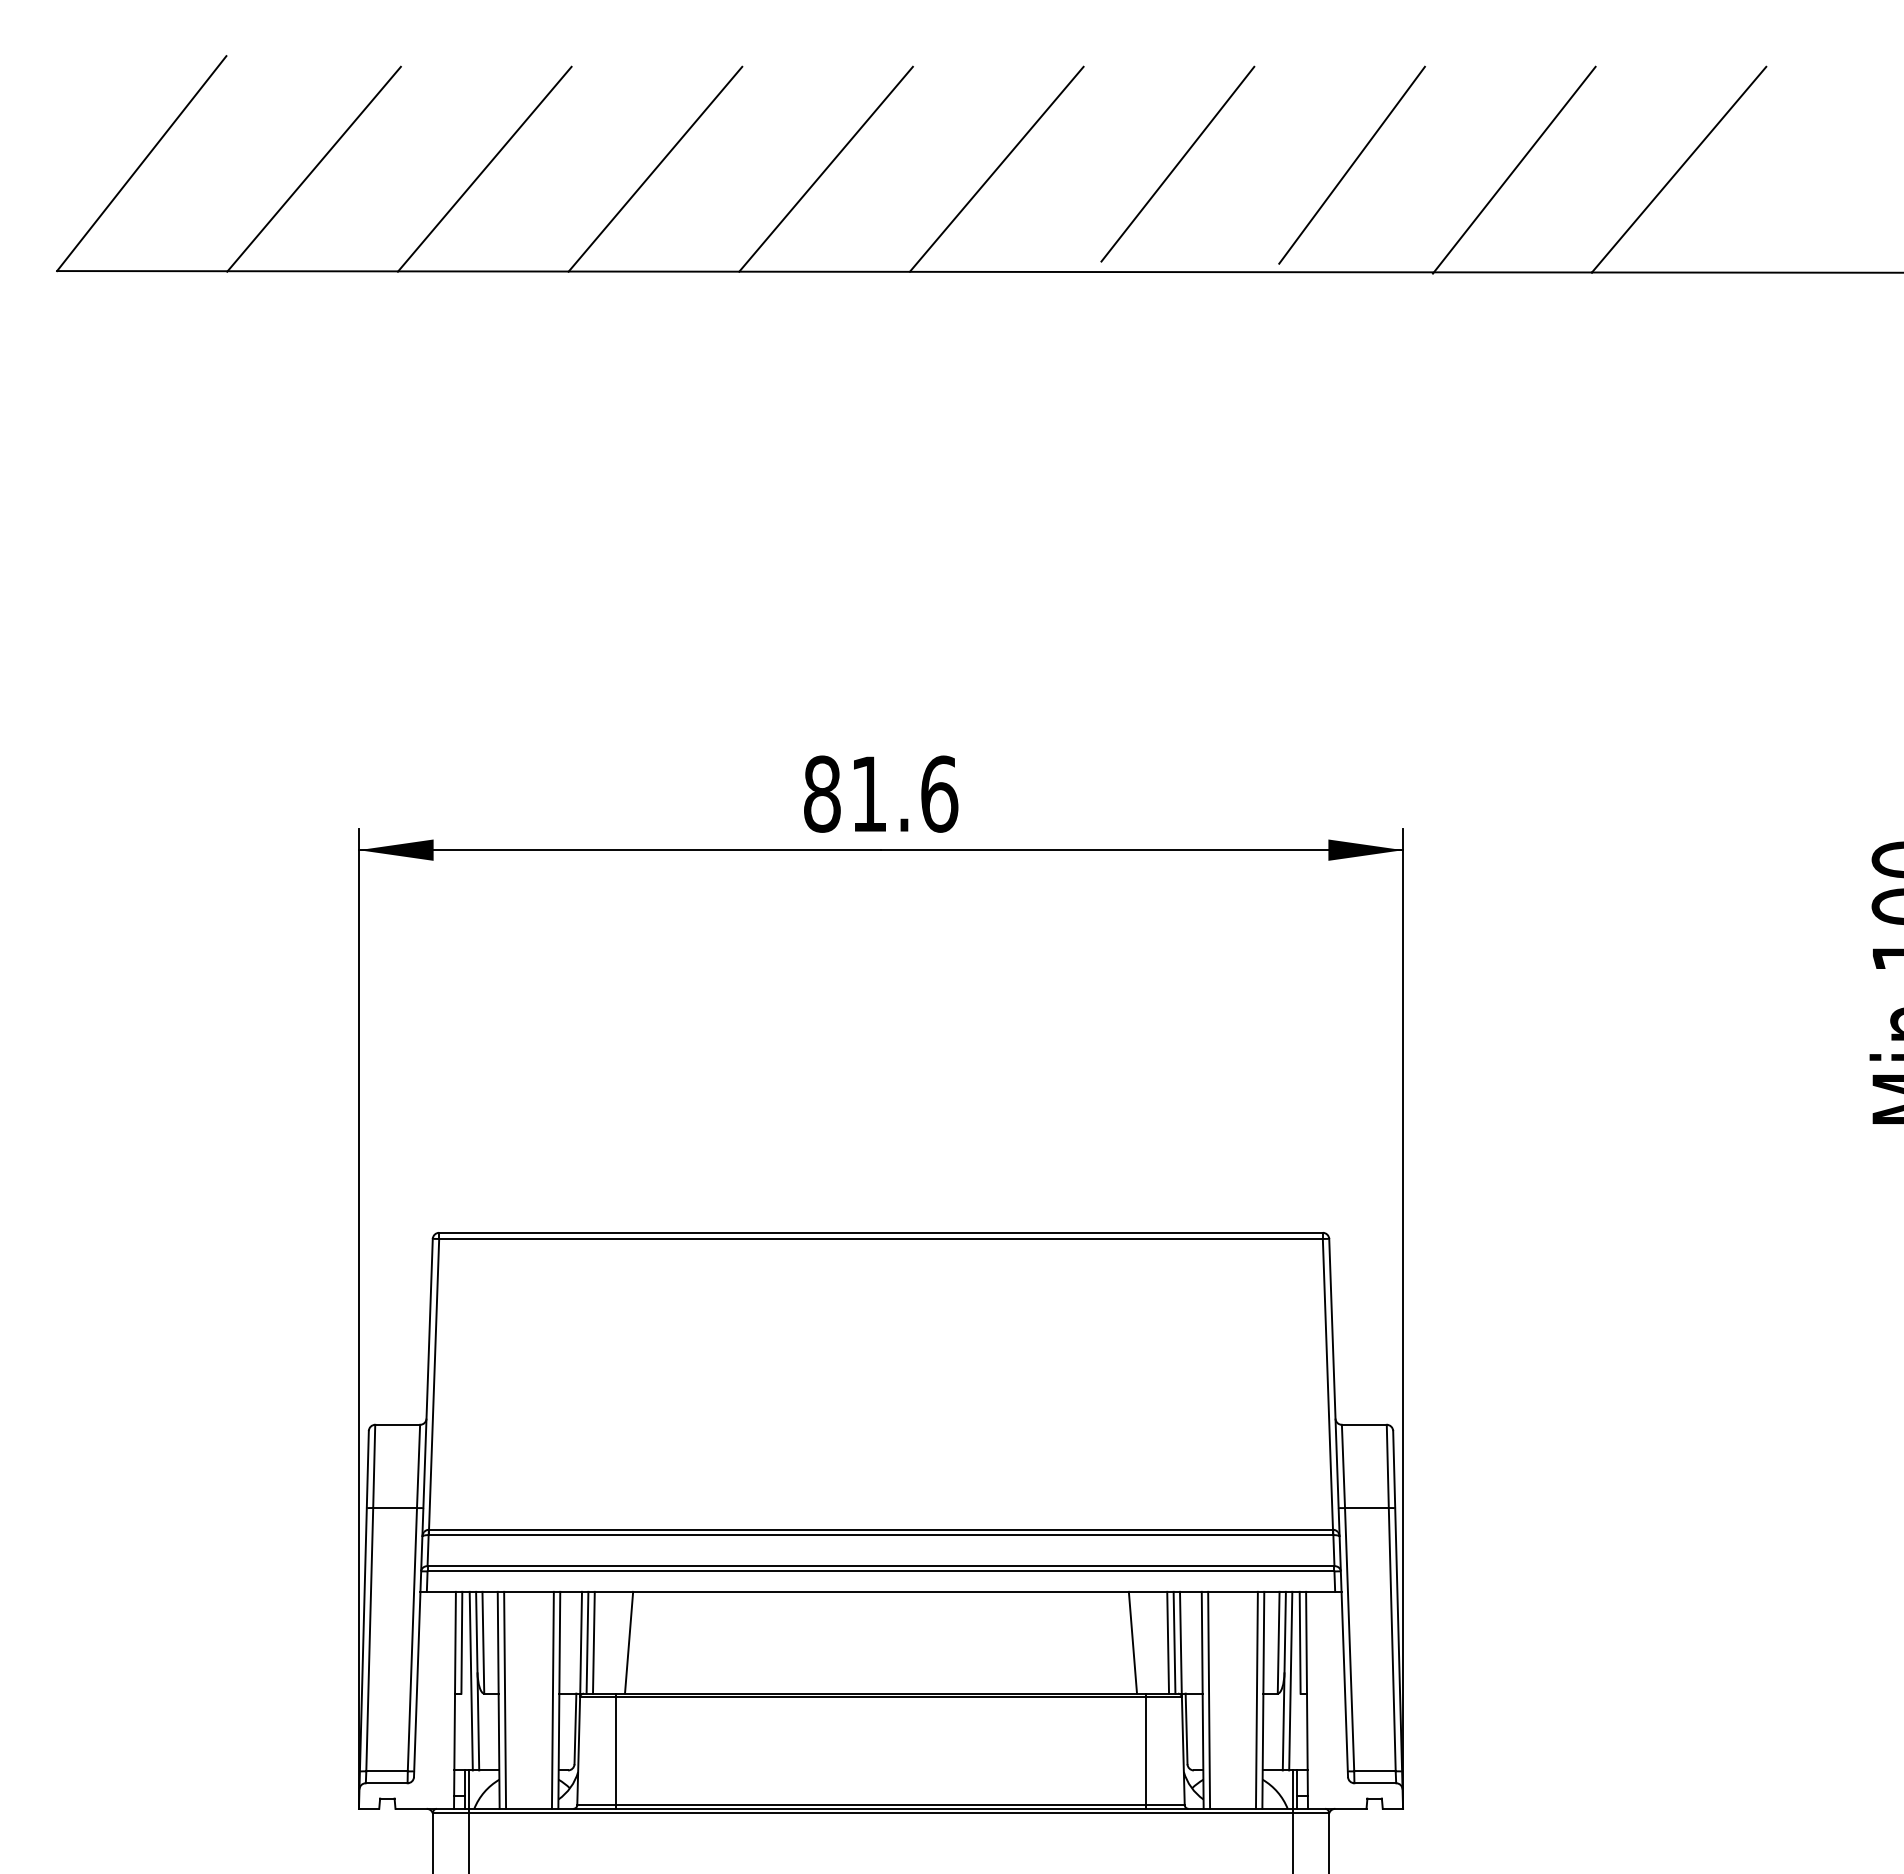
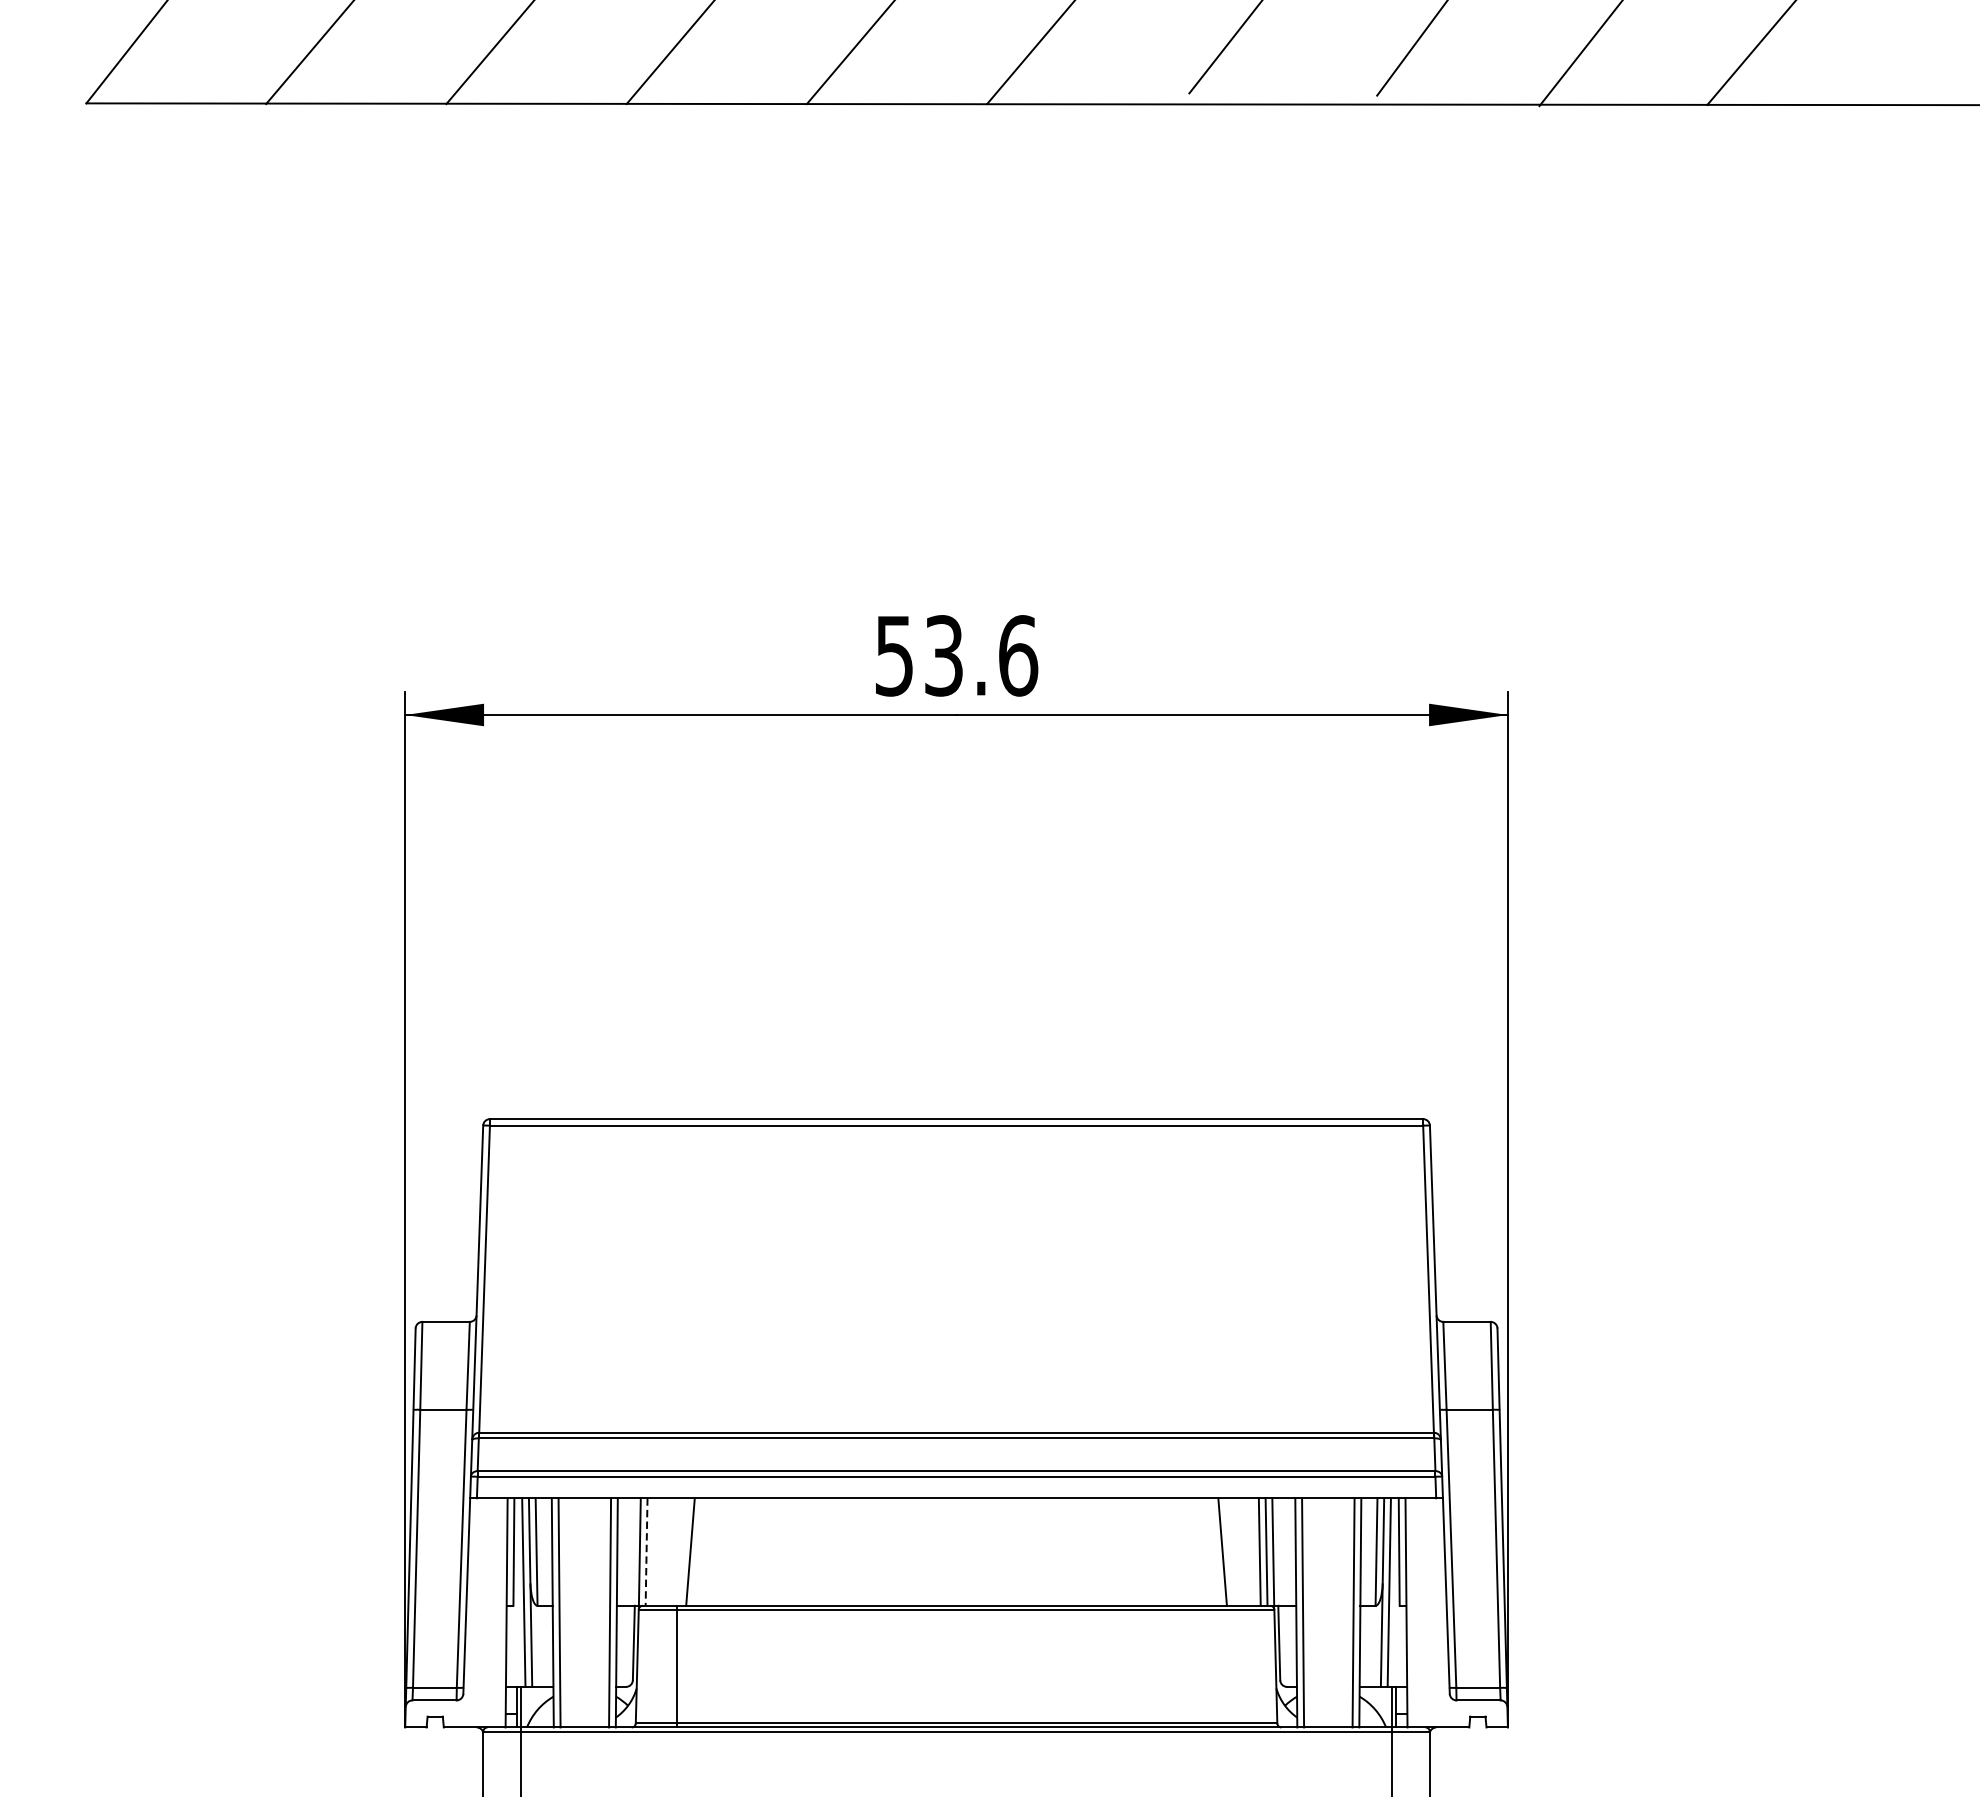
text: (845, 793) -> (919, 655), 81.6 -> 53.6
line: (587, 1642) -> (646, 1551), solid -> dashed
line: (593, 1642) -> (652, 1551), removed
line: (1145, 1750) -> (1235, 1665), removed

